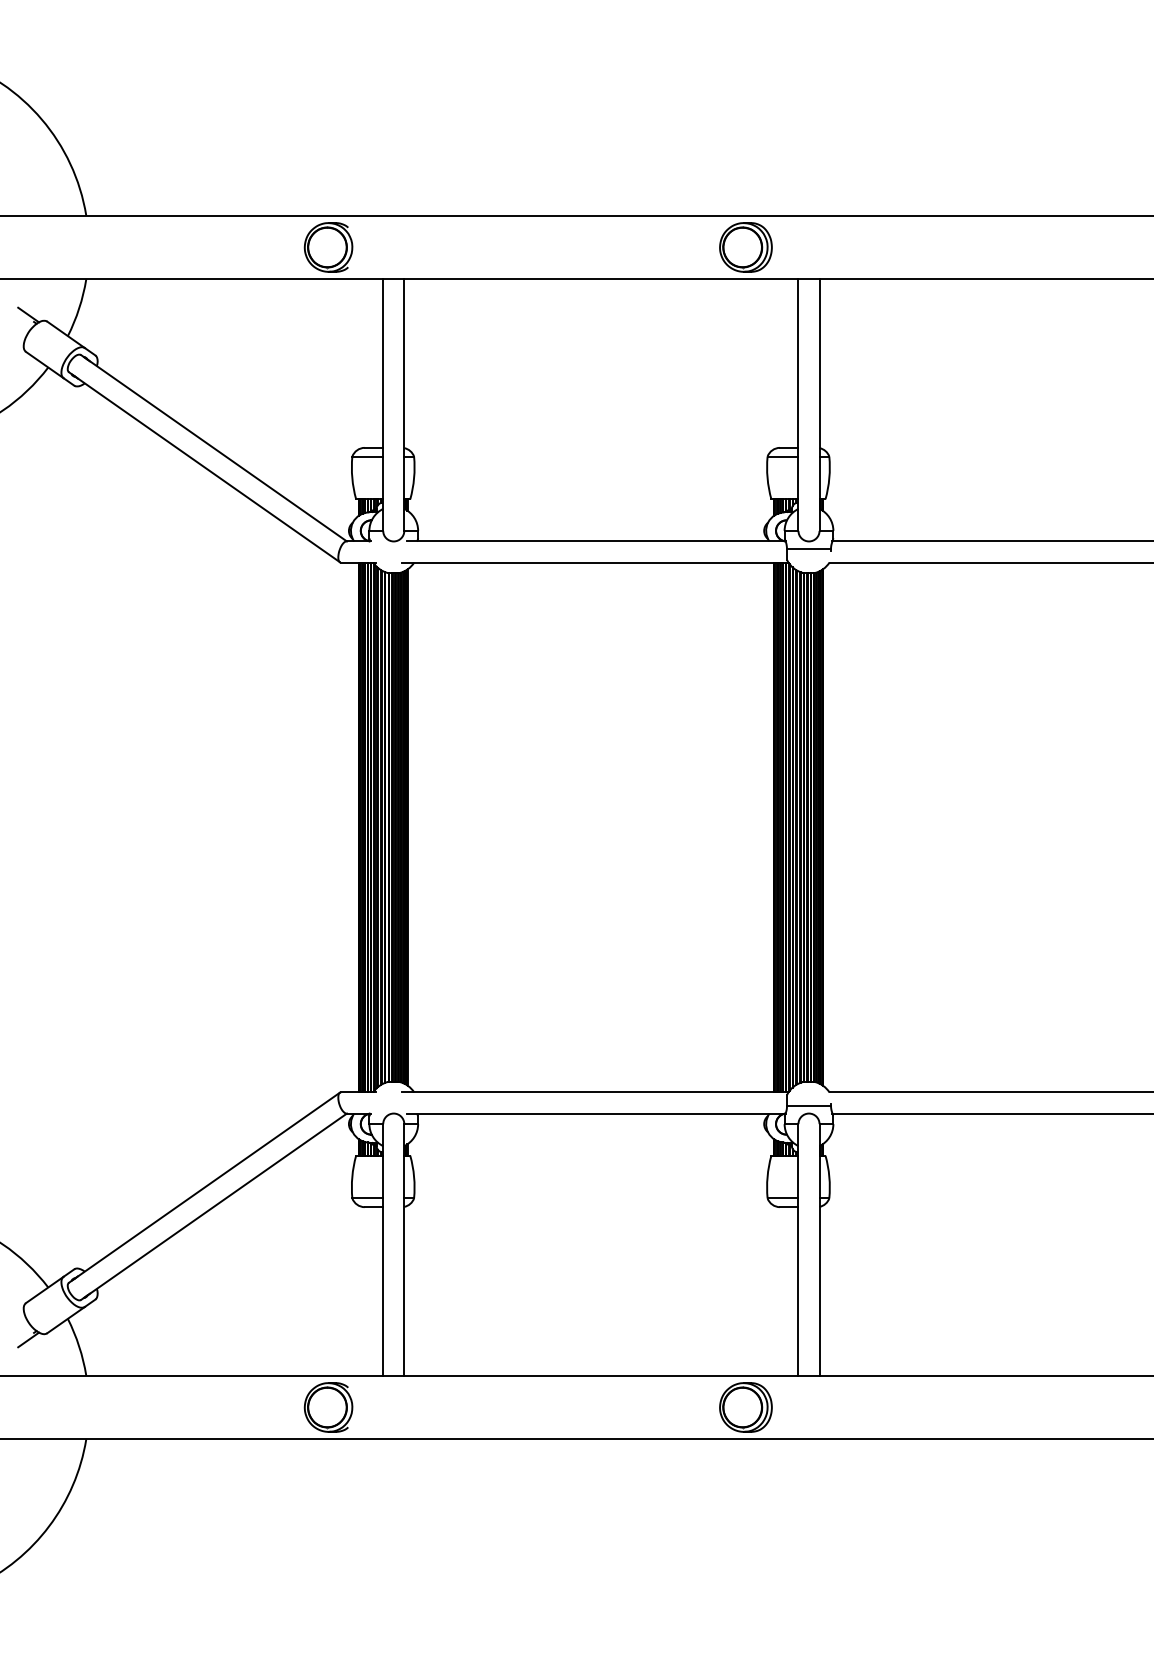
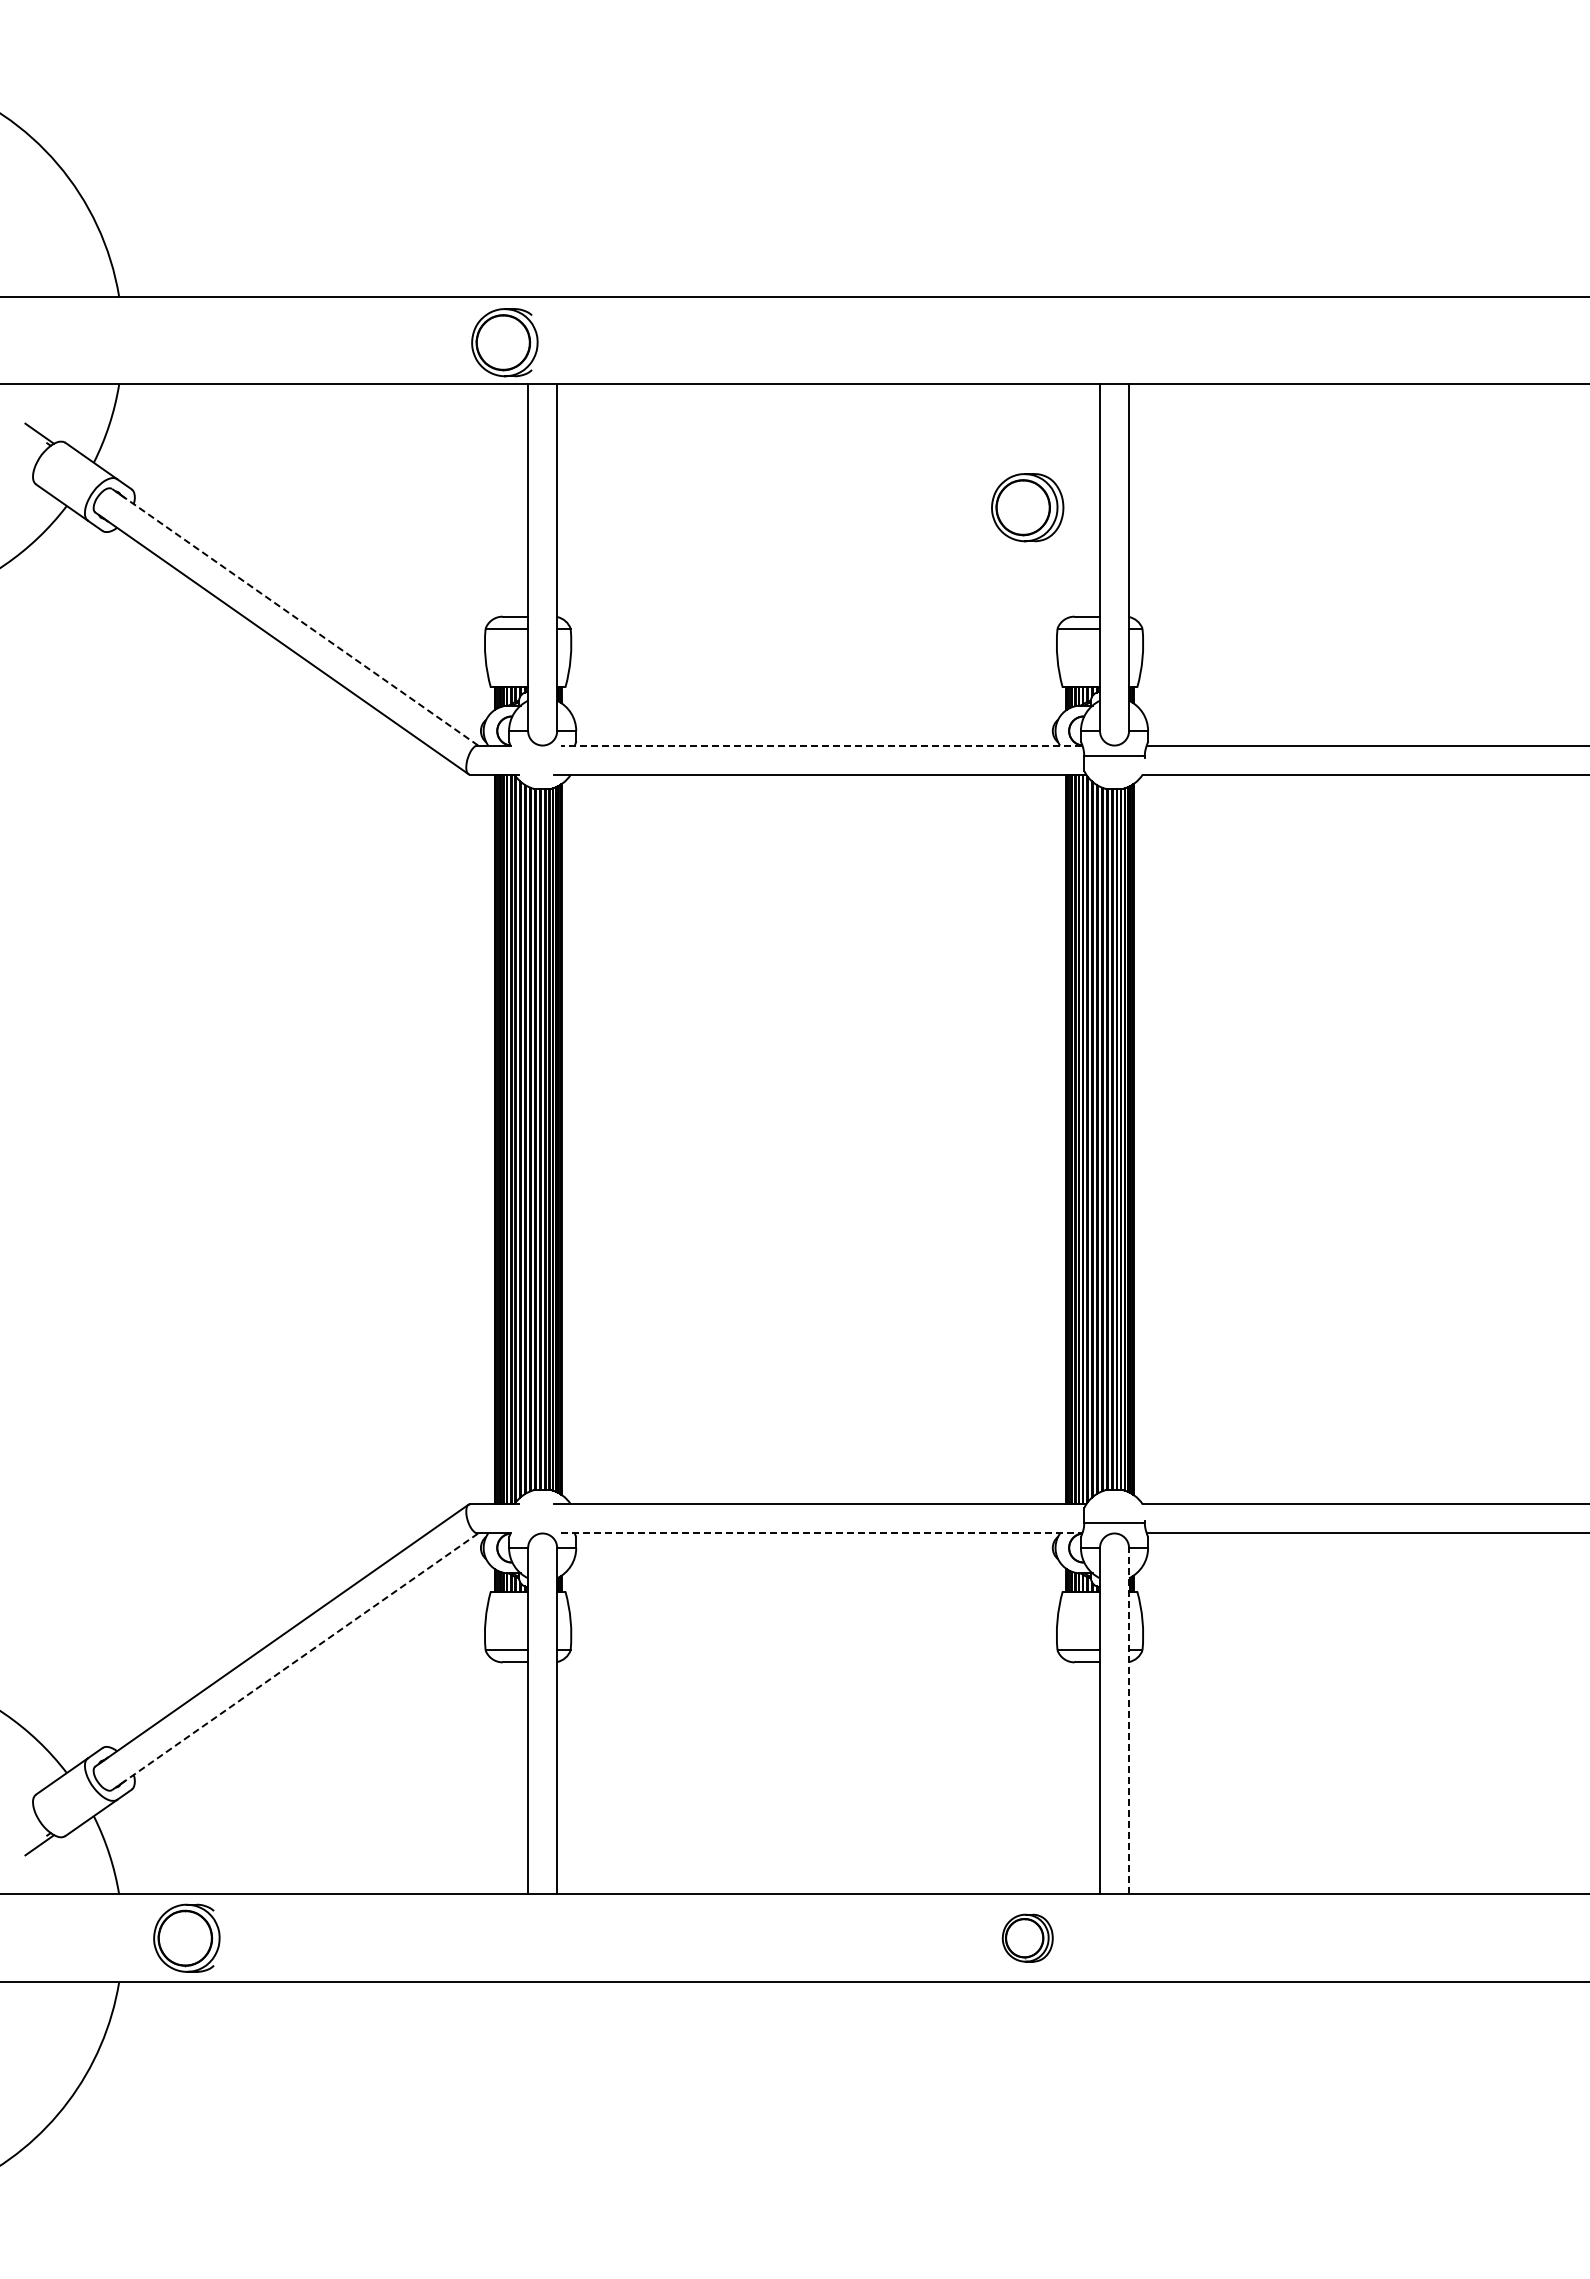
part: (328, 247) -> (504, 342), moved
part: (745, 247) -> (1027, 507), moved
line: (214, 448) -> (295, 617), solid -> dashed
line: (596, 541) -> (821, 745), solid -> dashed
line: (596, 1113) -> (821, 1533), solid -> dashed
line: (214, 1206) -> (295, 1661), solid -> dashed
line: (819, 1249) -> (1129, 1720), solid -> dashed
part: (328, 1406) -> (186, 1937), moved
part: (745, 1406) -> (1027, 1937), size x0.7

